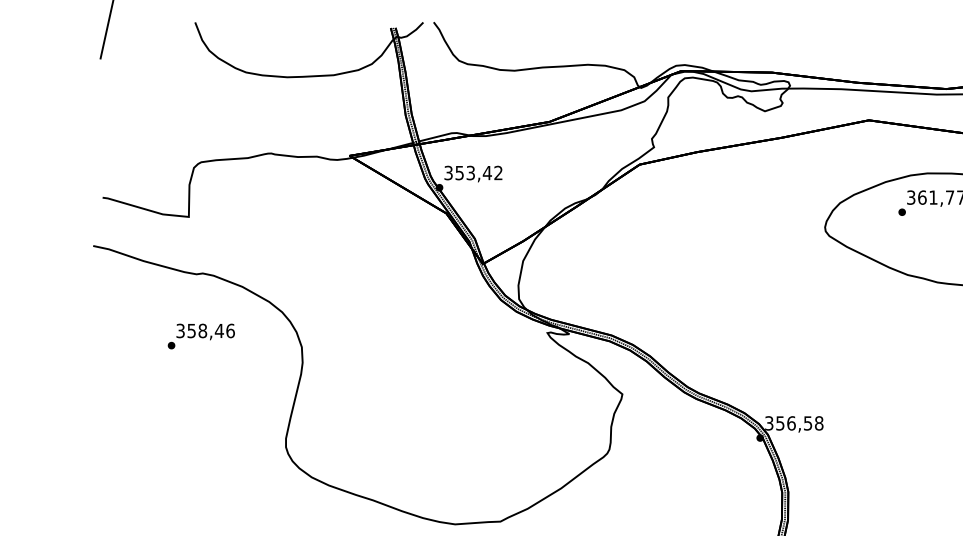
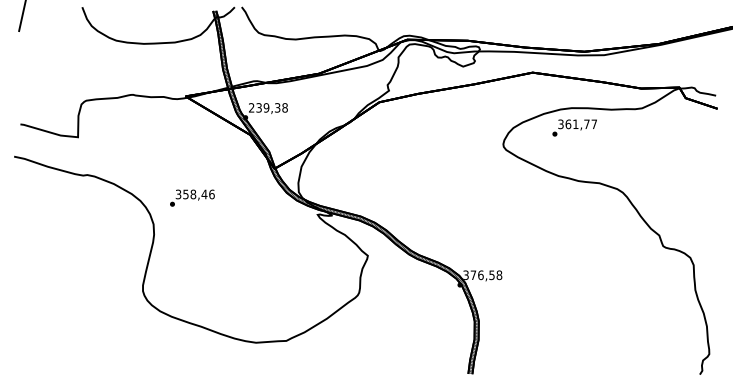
text: (473, 172) -> (268, 107), 353,42 -> 239,38
text: (201, 335) -> (192, 197), moved
text: (780, 423) -> (473, 275), 356,58 -> 376,58

